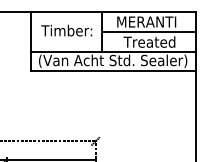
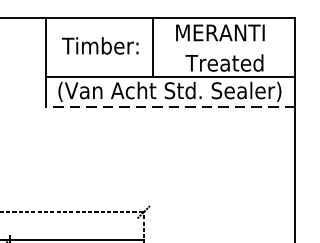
line: (148, 31) -> (223, 47), removed
line: (113, 71) -> (170, 107), solid -> dashed

